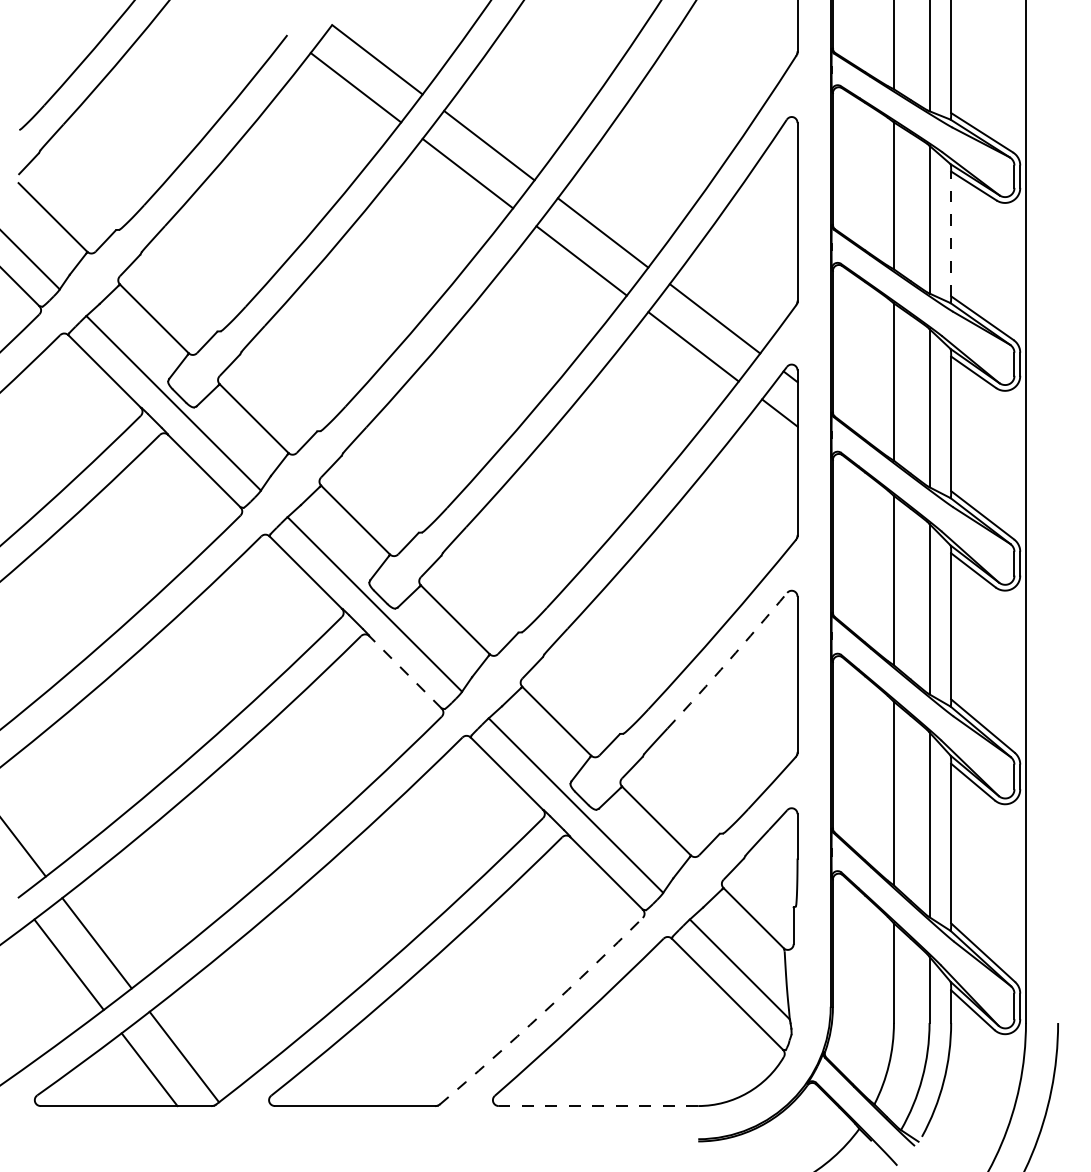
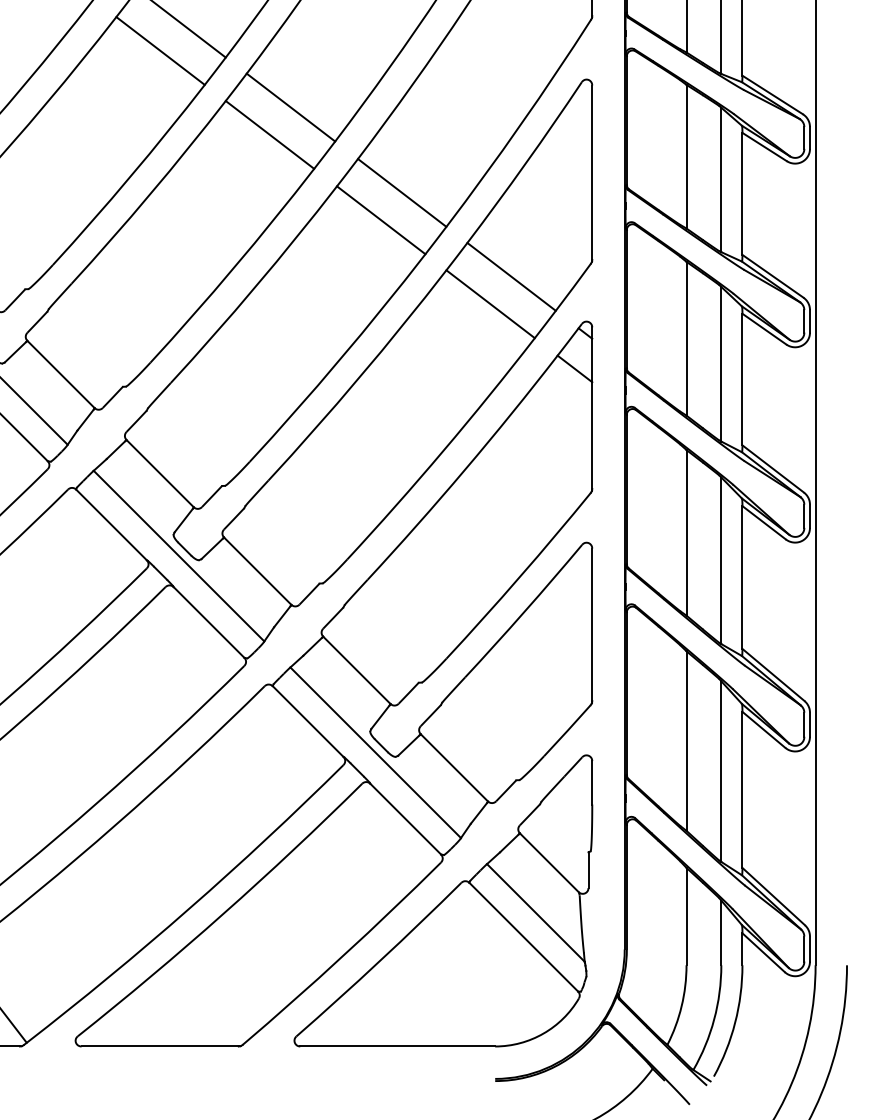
line: (951, 233) -> (742, 193), dashed -> solid
arc: (728, 661) -> (524, 611), dashed -> solid
line: (405, 671) -> (209, 621), dashed -> solid
arc: (543, 1013) -> (343, 956), dashed -> solid
line: (598, 1106) -> (397, 1046), dashed -> solid

